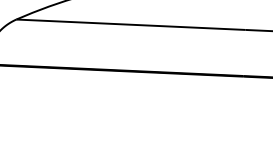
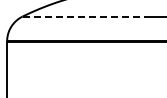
line: (131, 24) -> (84, 16), solid -> dashed

